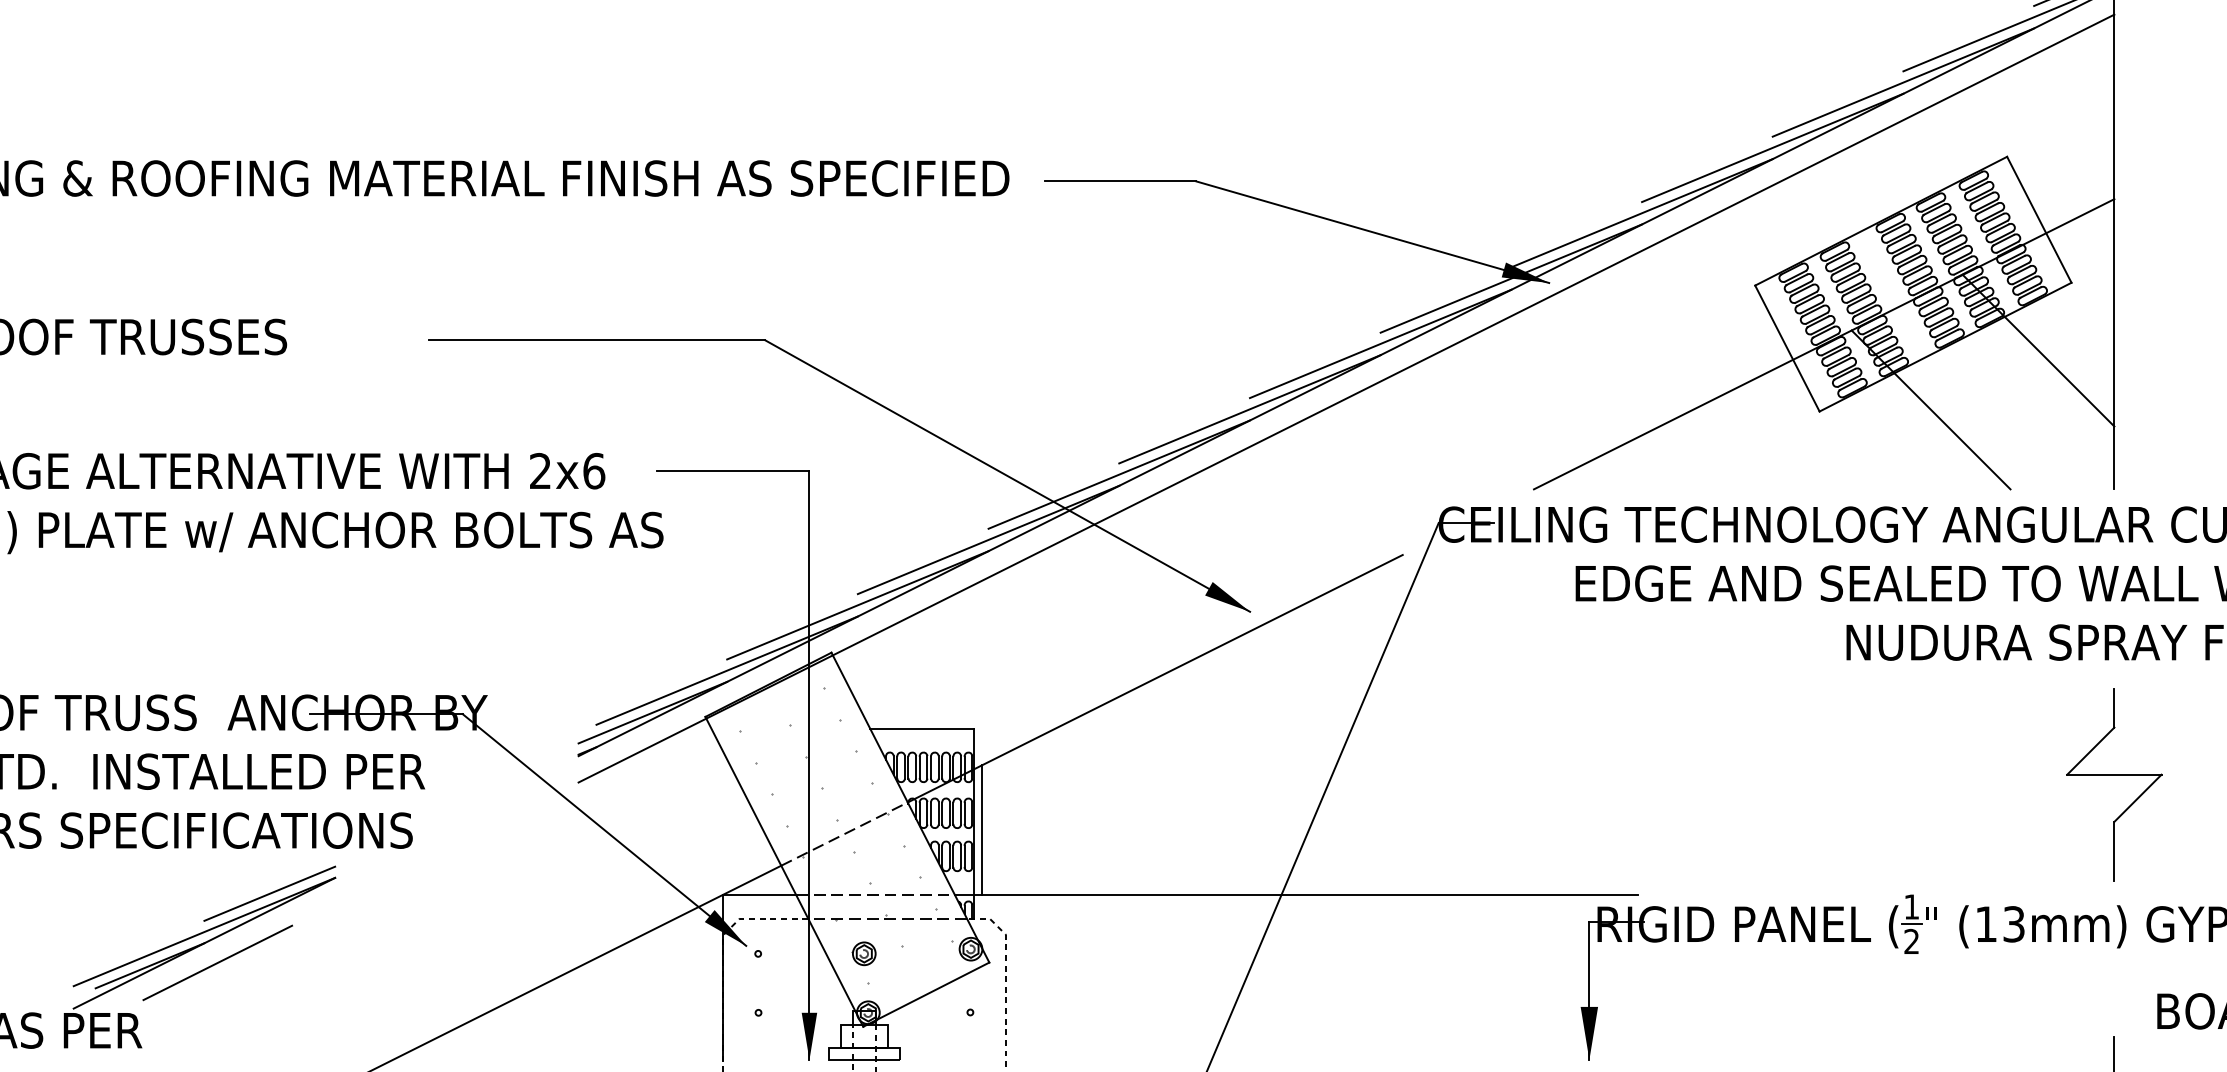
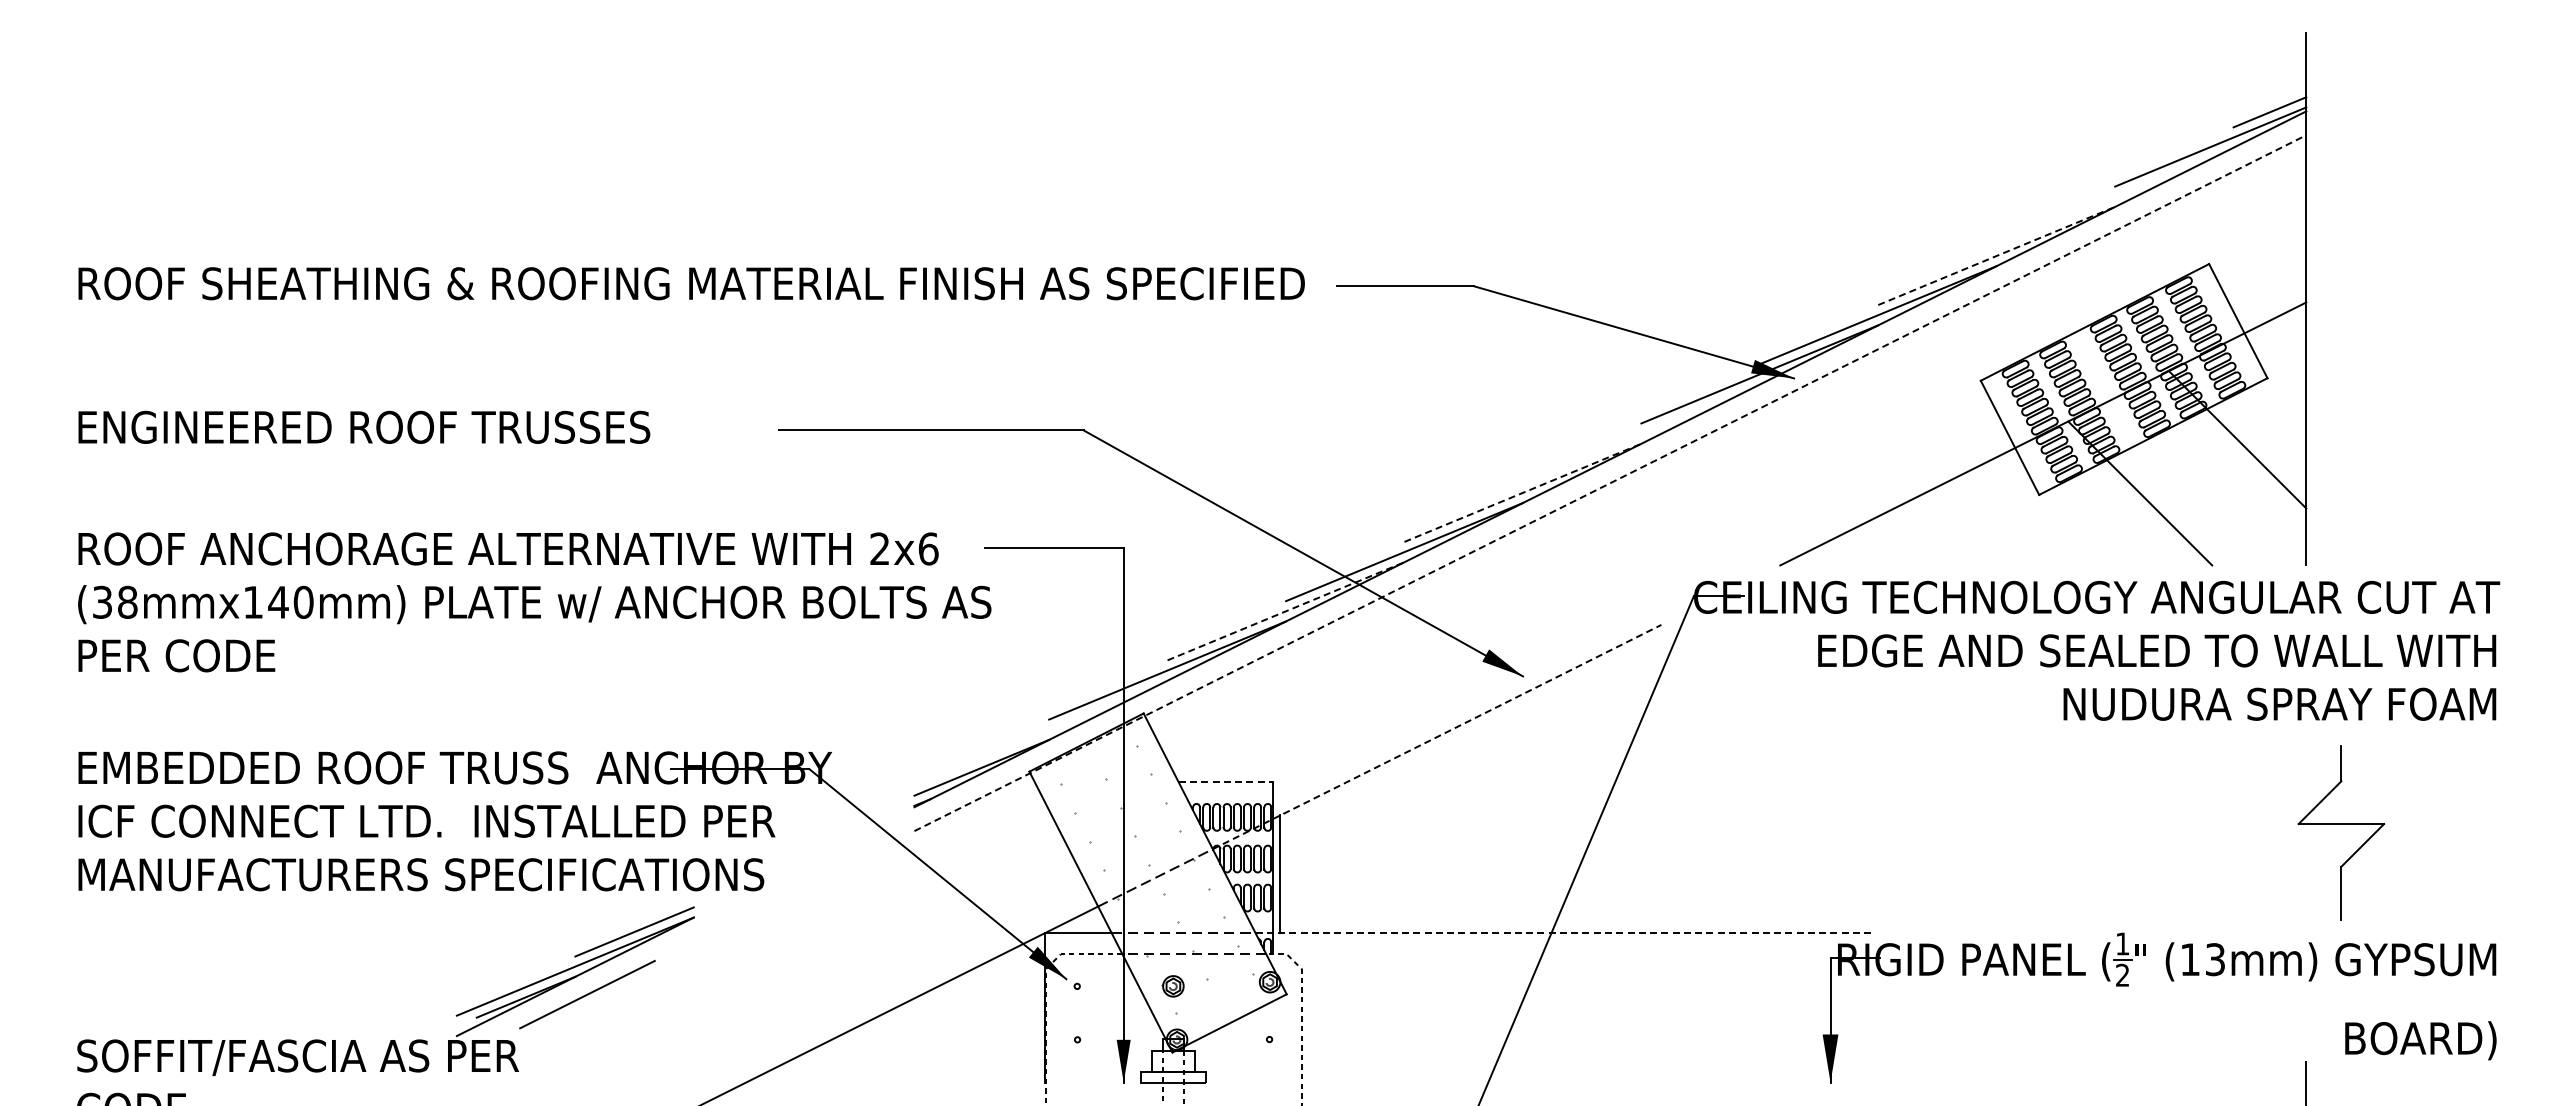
line: (1902, 82) -> (2114, 196), removed
line: (1773, 147) -> (1997, 255), solid -> dashed
line: (1379, 343) -> (1640, 433), removed
line: (1346, 397) -> (1610, 482), solid -> dashed
line: (1250, 408) -> (1523, 492), solid -> dashed
line: (989, 540) -> (1286, 611), solid -> dashed
line: (726, 670) -> (1048, 729), removed
line: (1155, 679) -> (1437, 737), solid -> dashed
line: (922, 728) -> (1226, 782), solid -> dashed
part: (2114, 775) -> (2341, 824), moved
line: (1296, 895) -> (1565, 933), solid -> dashed

